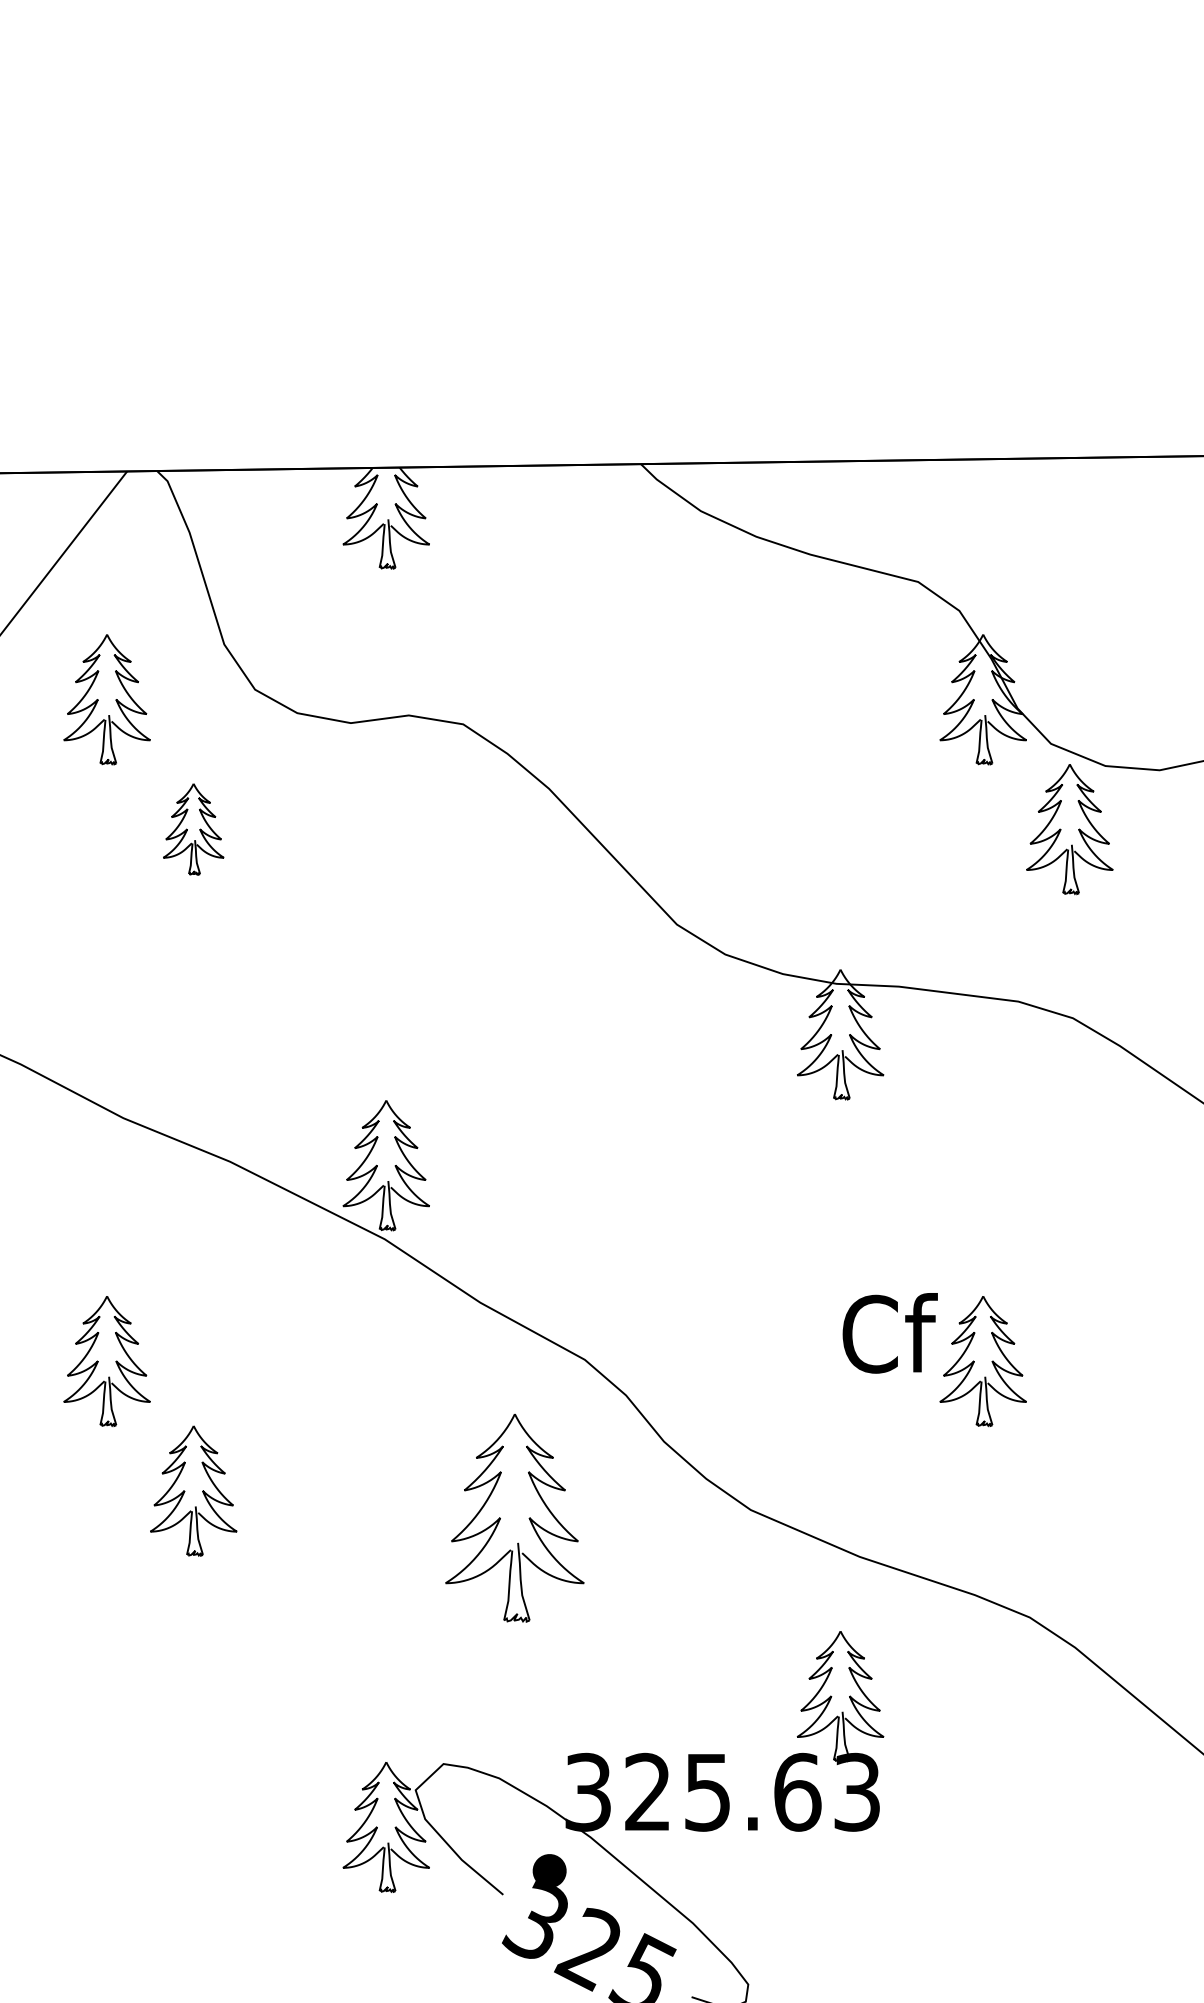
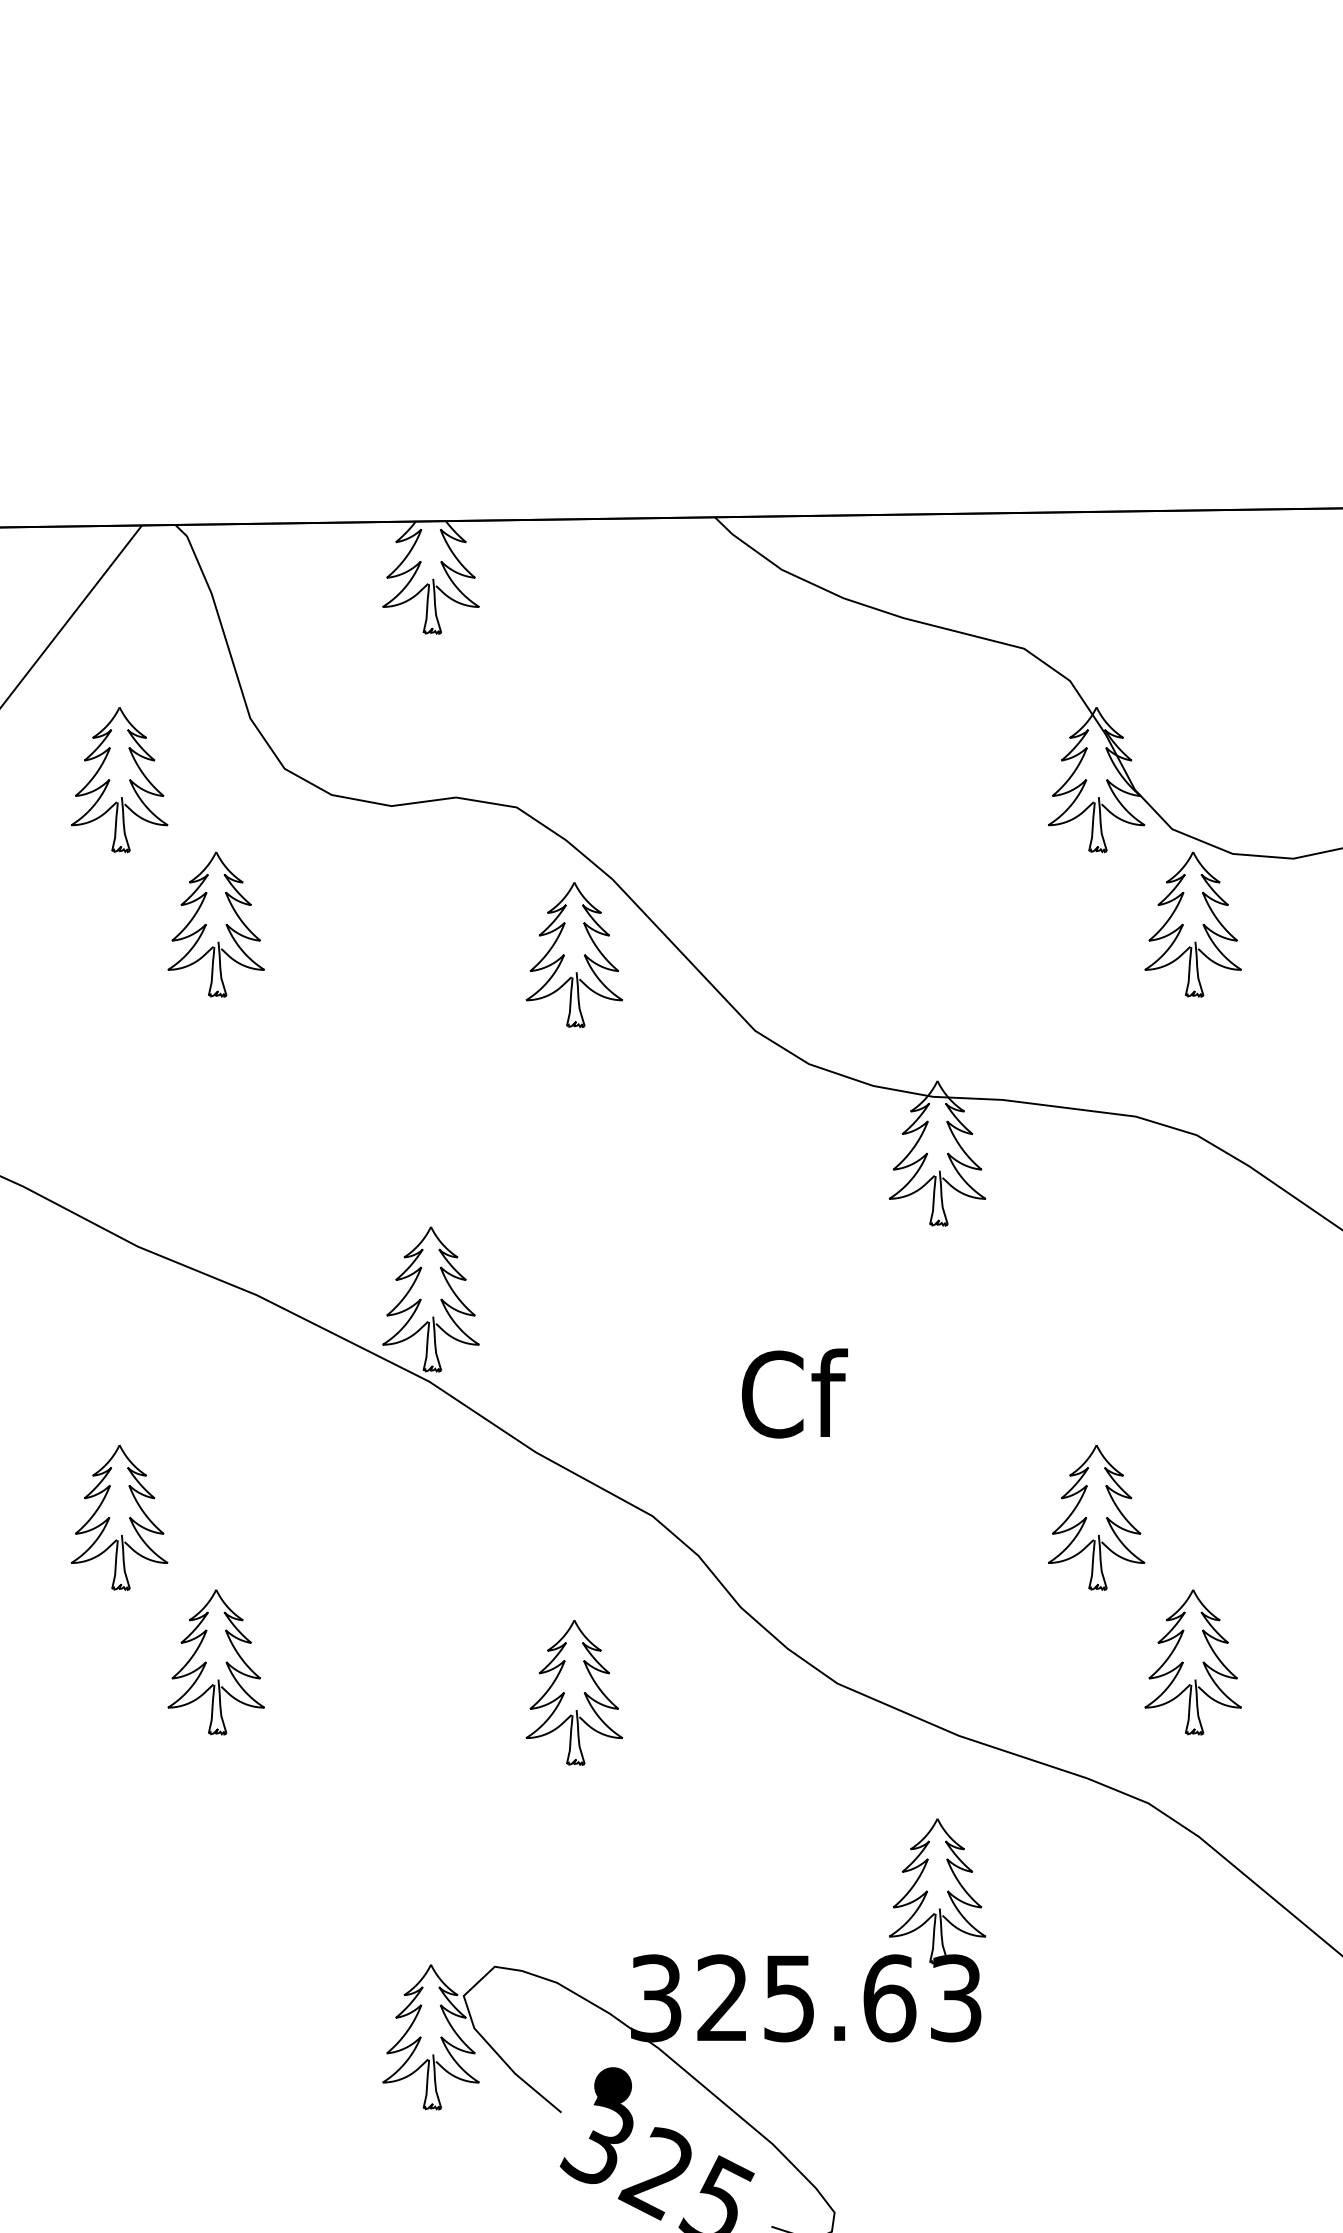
part: (193, 829) -> (215, 924), size x1.43
part: (514, 857) -> (573, 955), added
text: (889, 1333) -> (794, 1393), moved
part: (1069, 1491) -> (1192, 1662), added
part: (515, 1518) -> (574, 1692), size x0.62

